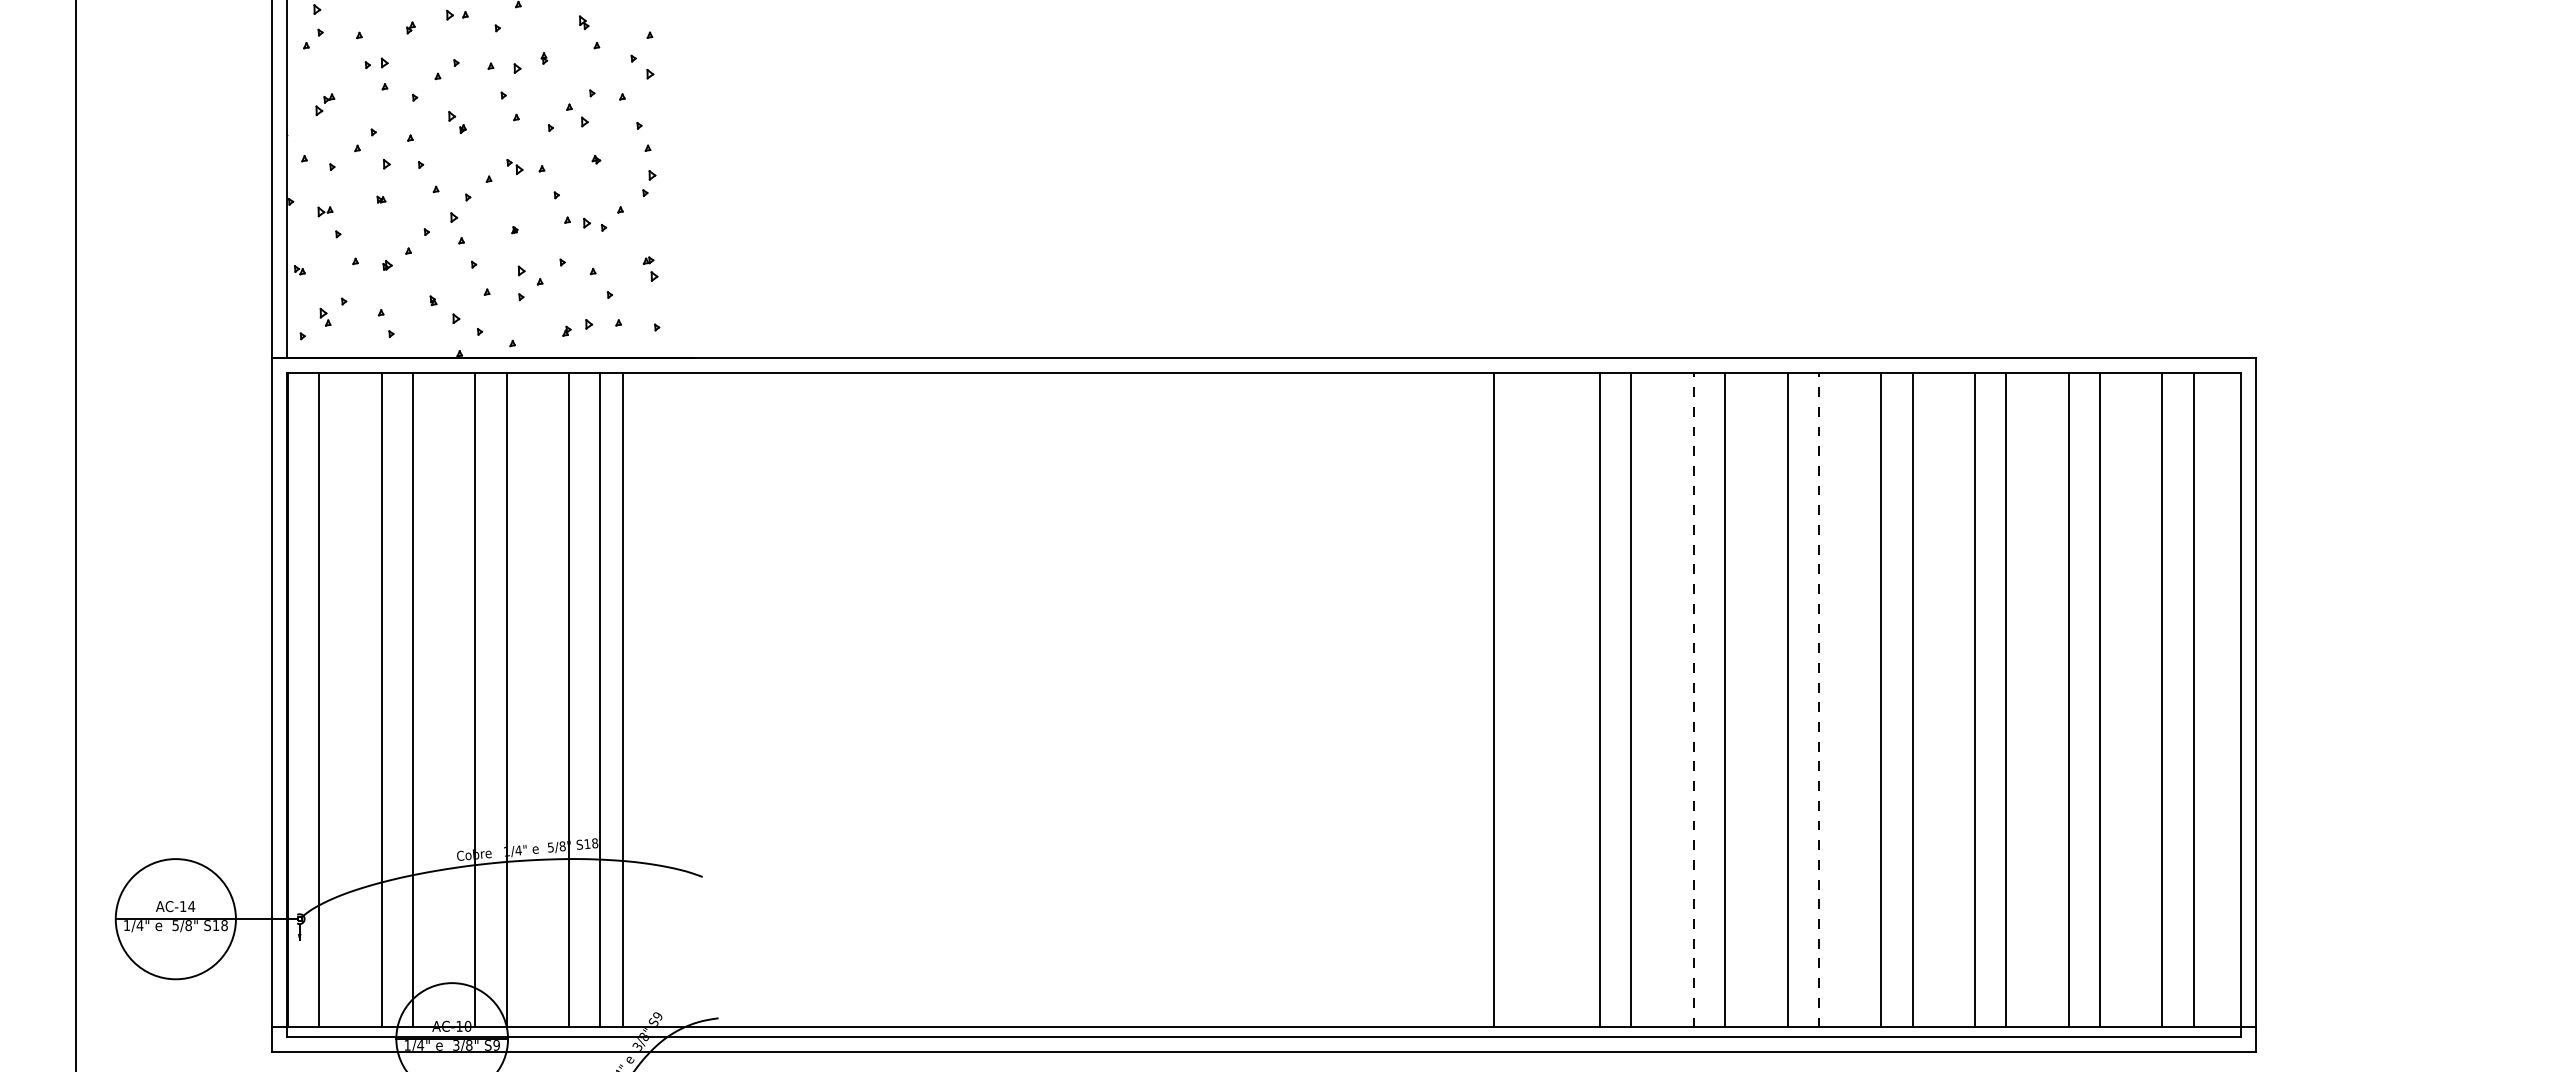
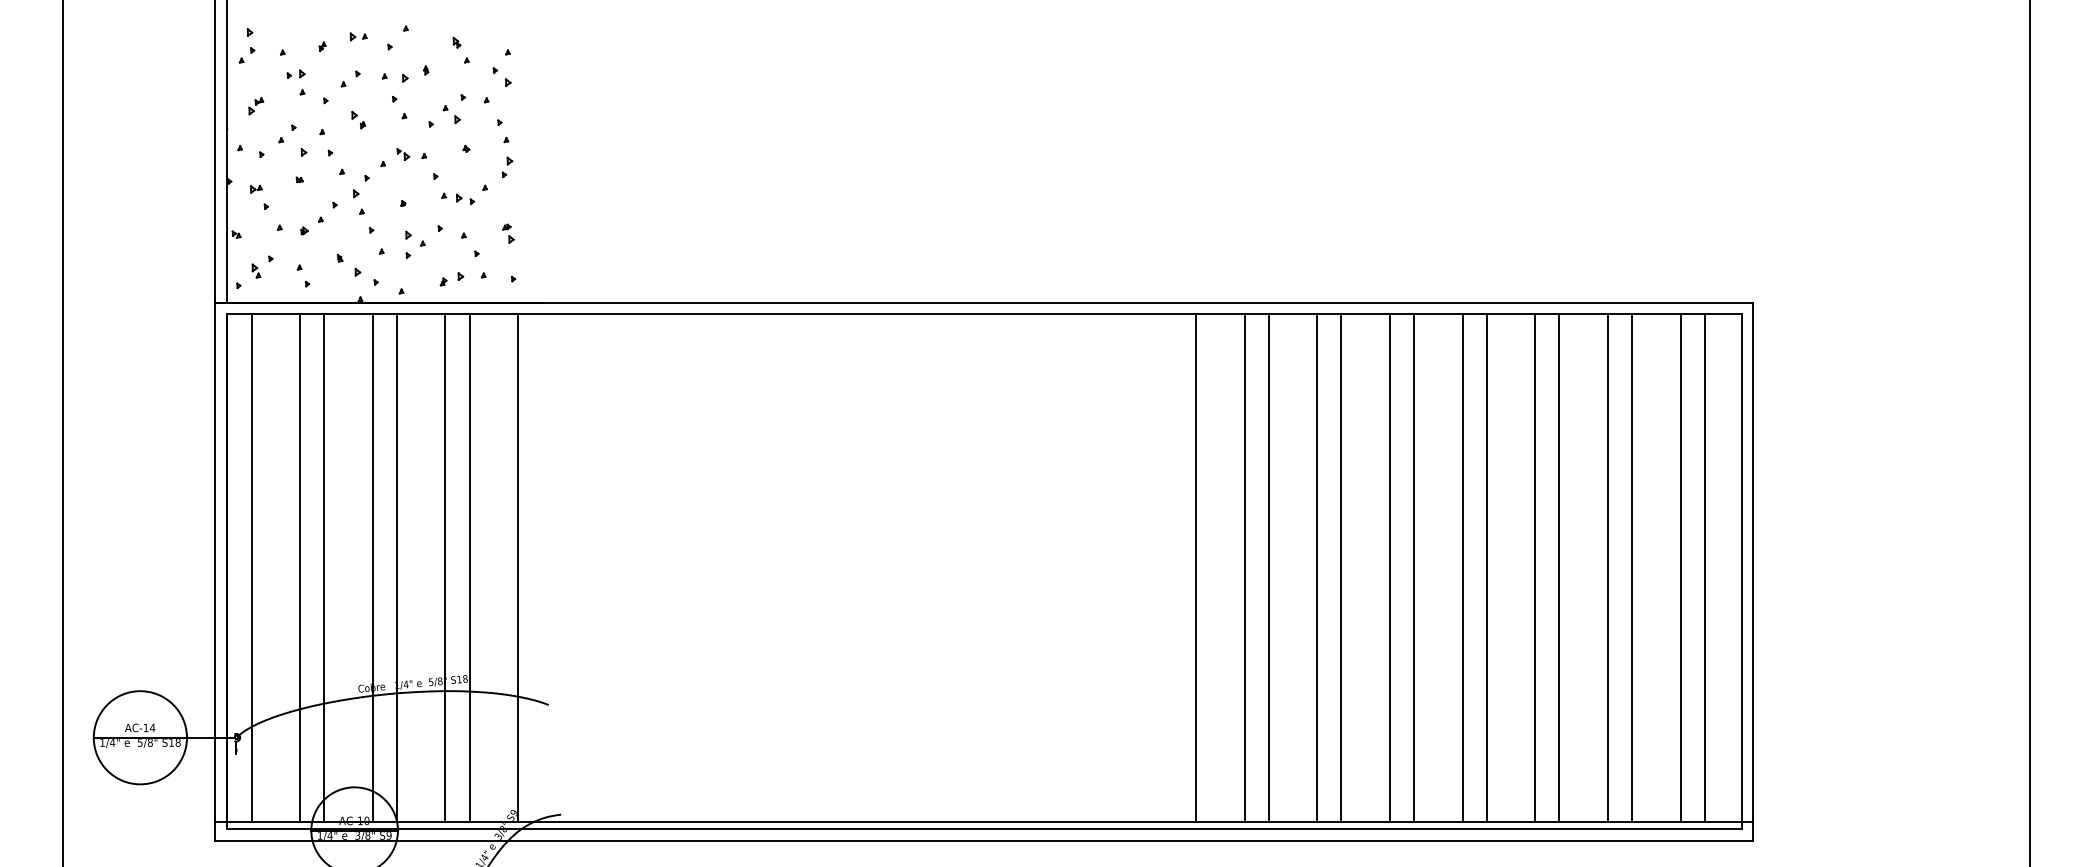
line: (623, 699) -> (518, 567), moved
line: (1494, 699) -> (1196, 567), moved
line: (1694, 700) -> (1317, 568), dashed -> solid
line: (1819, 700) -> (1414, 568), dashed -> solid

